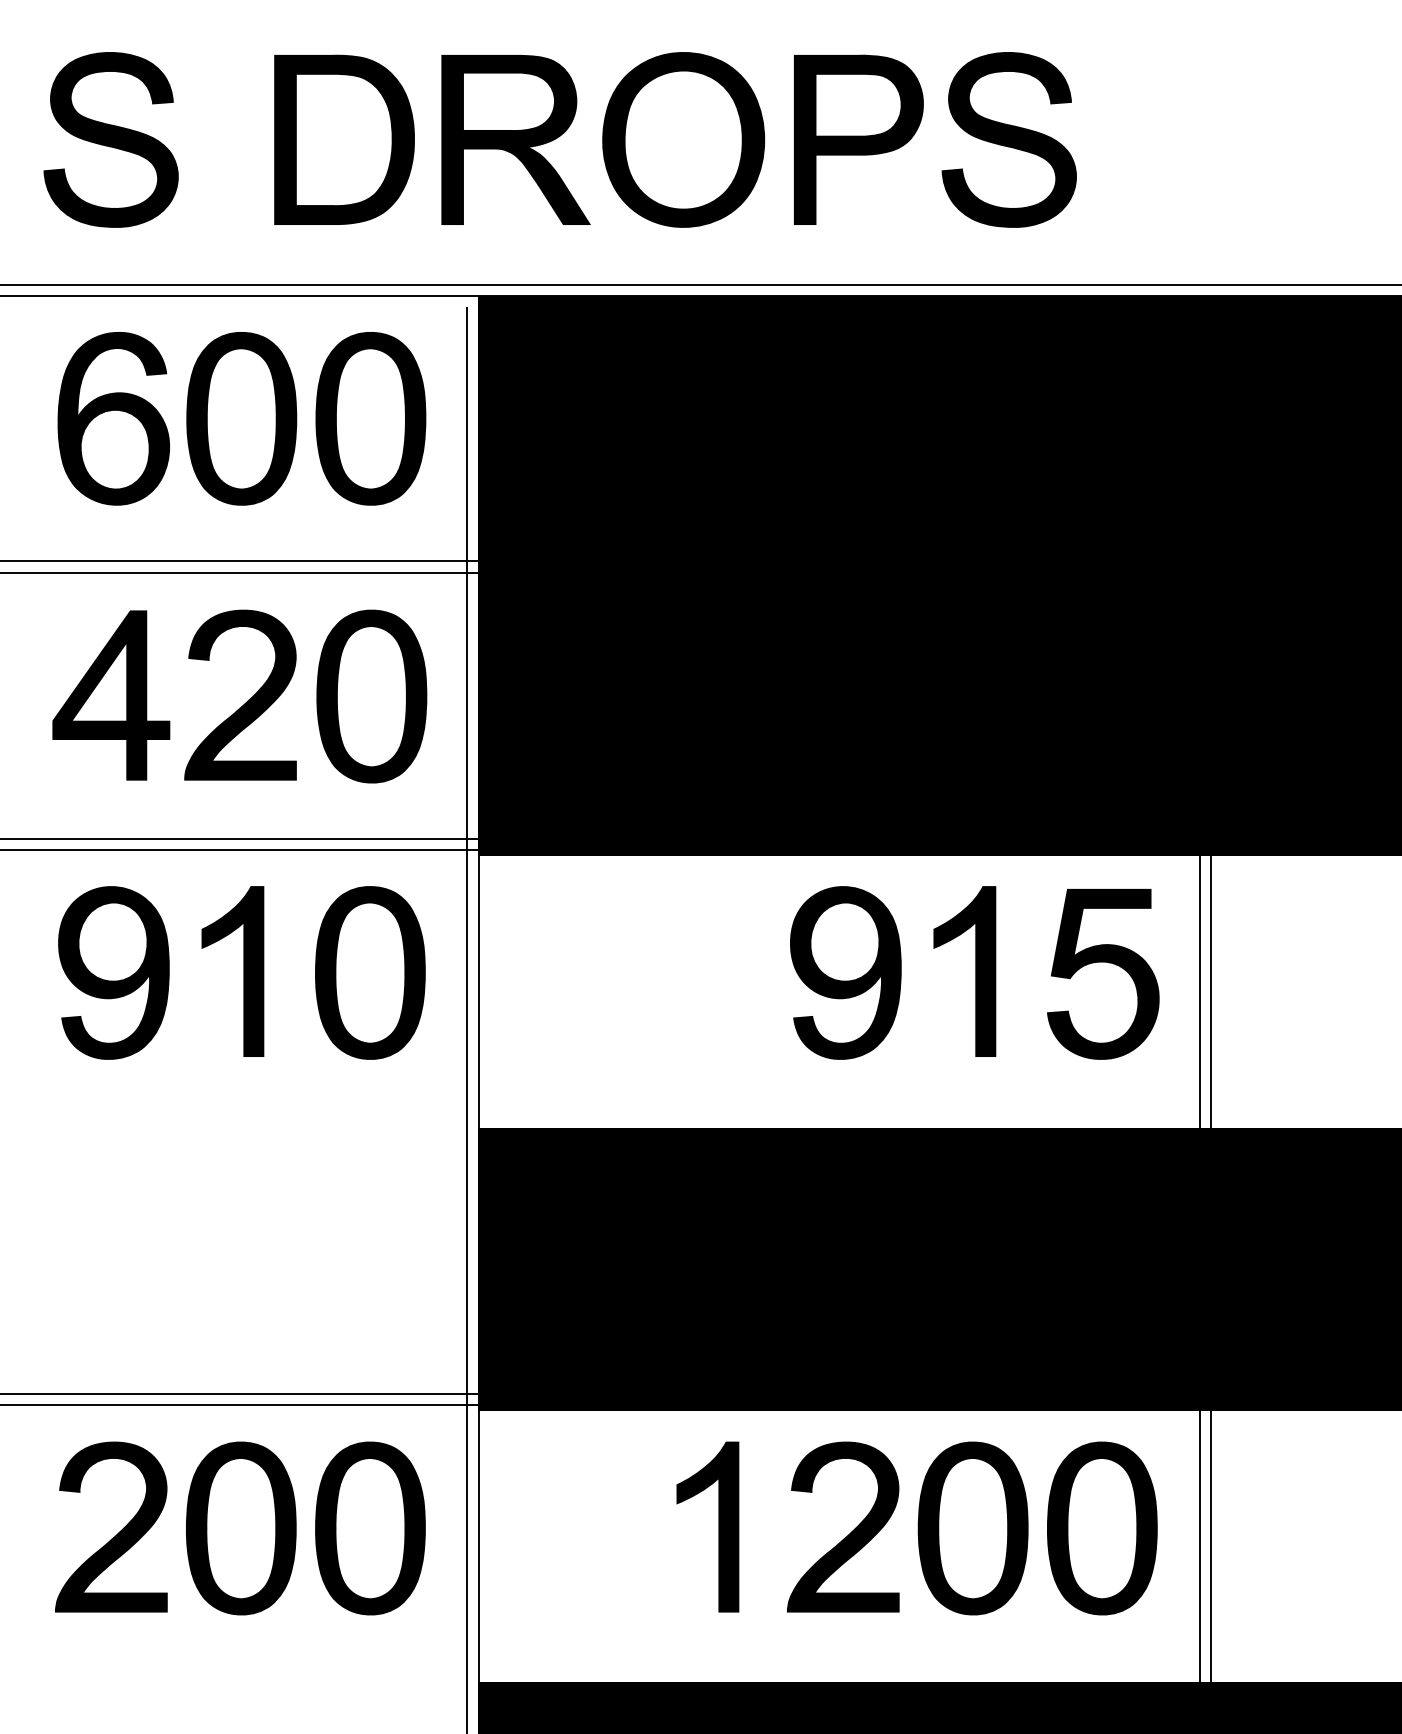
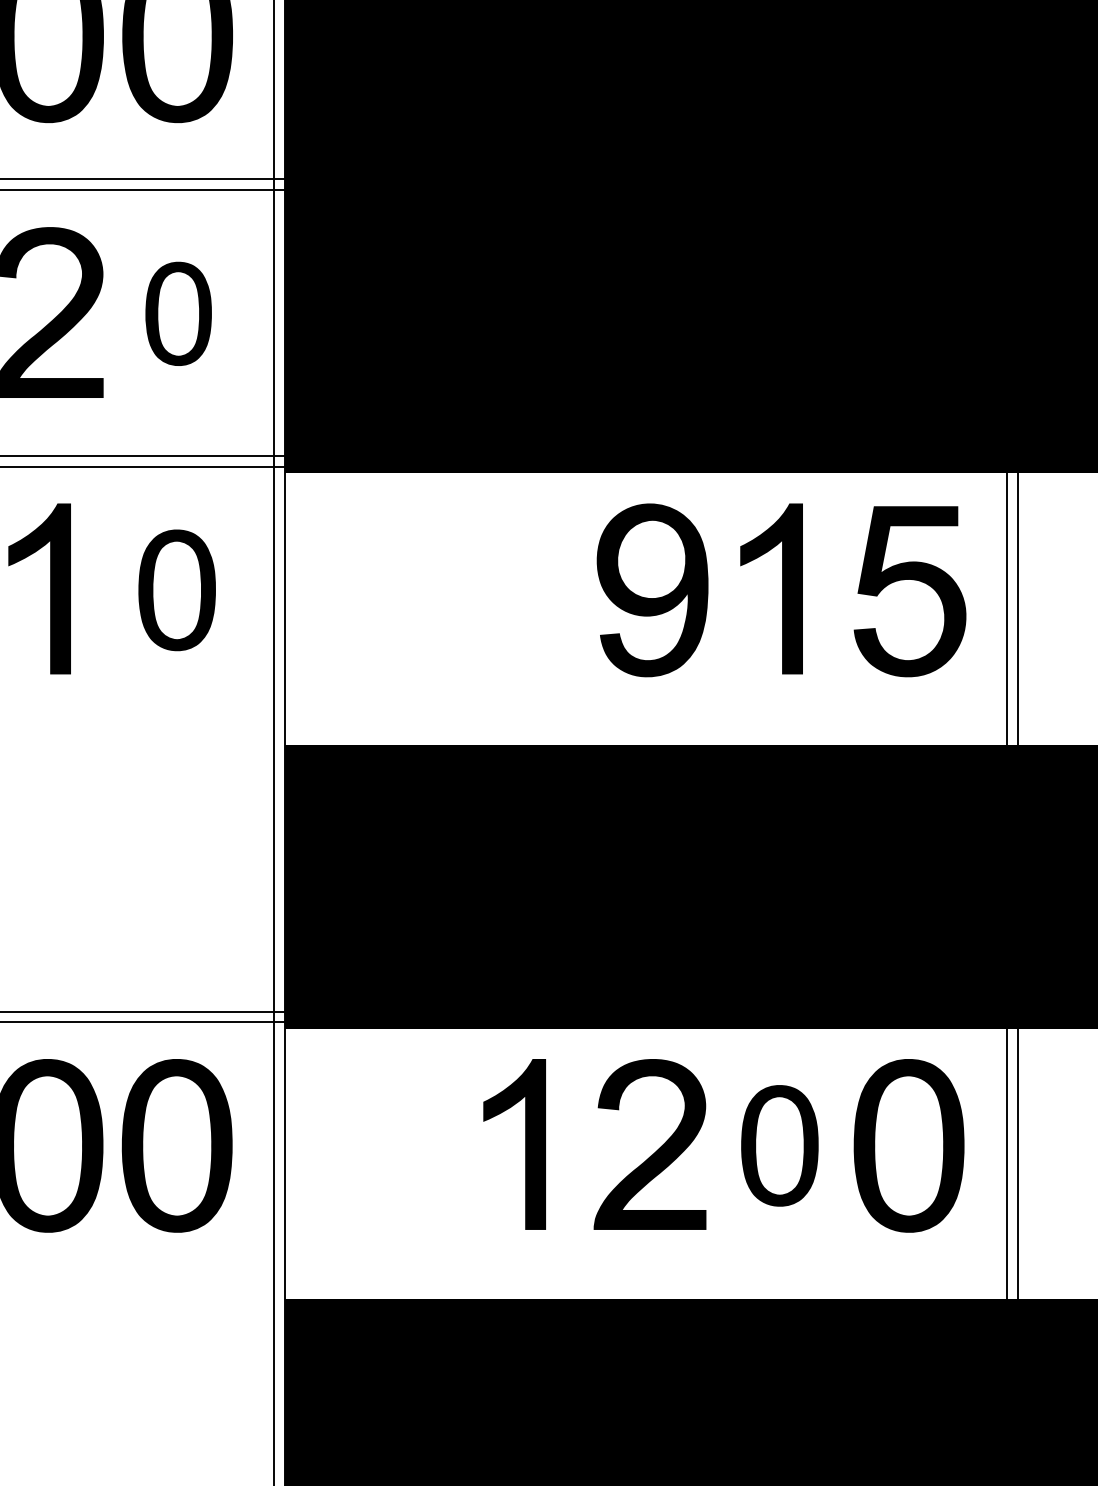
part: (371, 696) -> (178, 313), size x0.6
part: (370, 972) -> (177, 589), size x0.7
part: (972, 1528) -> (779, 1145), size x0.7

